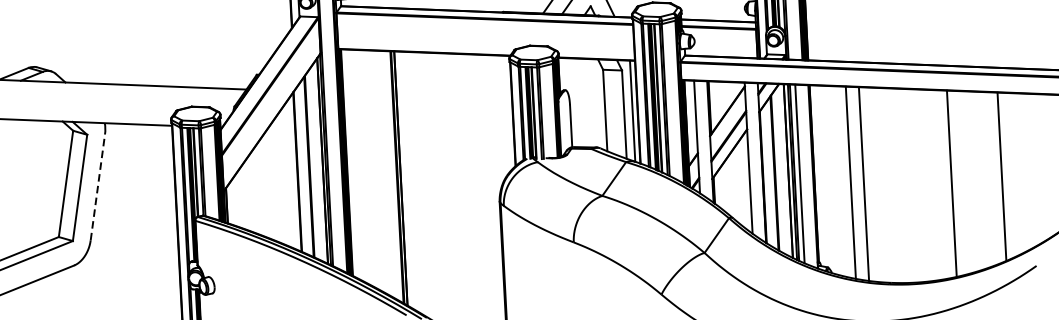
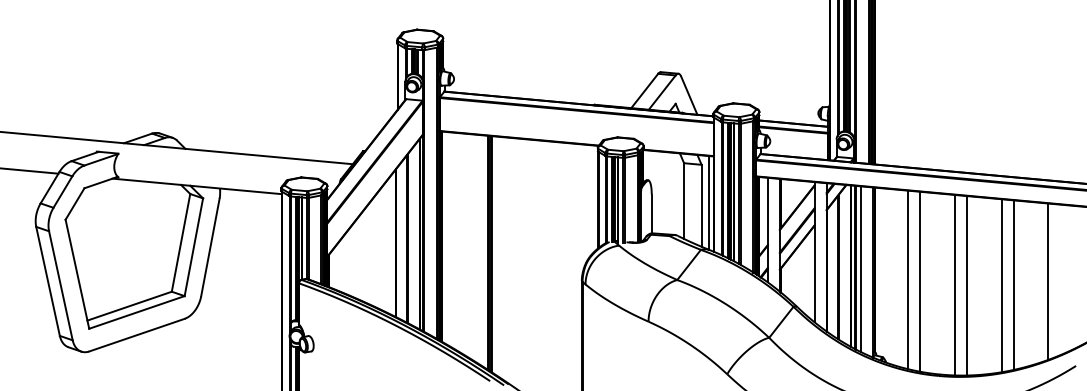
line: (964, 181) -> (1013, 284), added
line: (901, 185) -> (954, 284), added
line: (914, 185) -> (966, 285), added
line: (97, 187) -> (210, 247), dashed -> solid

